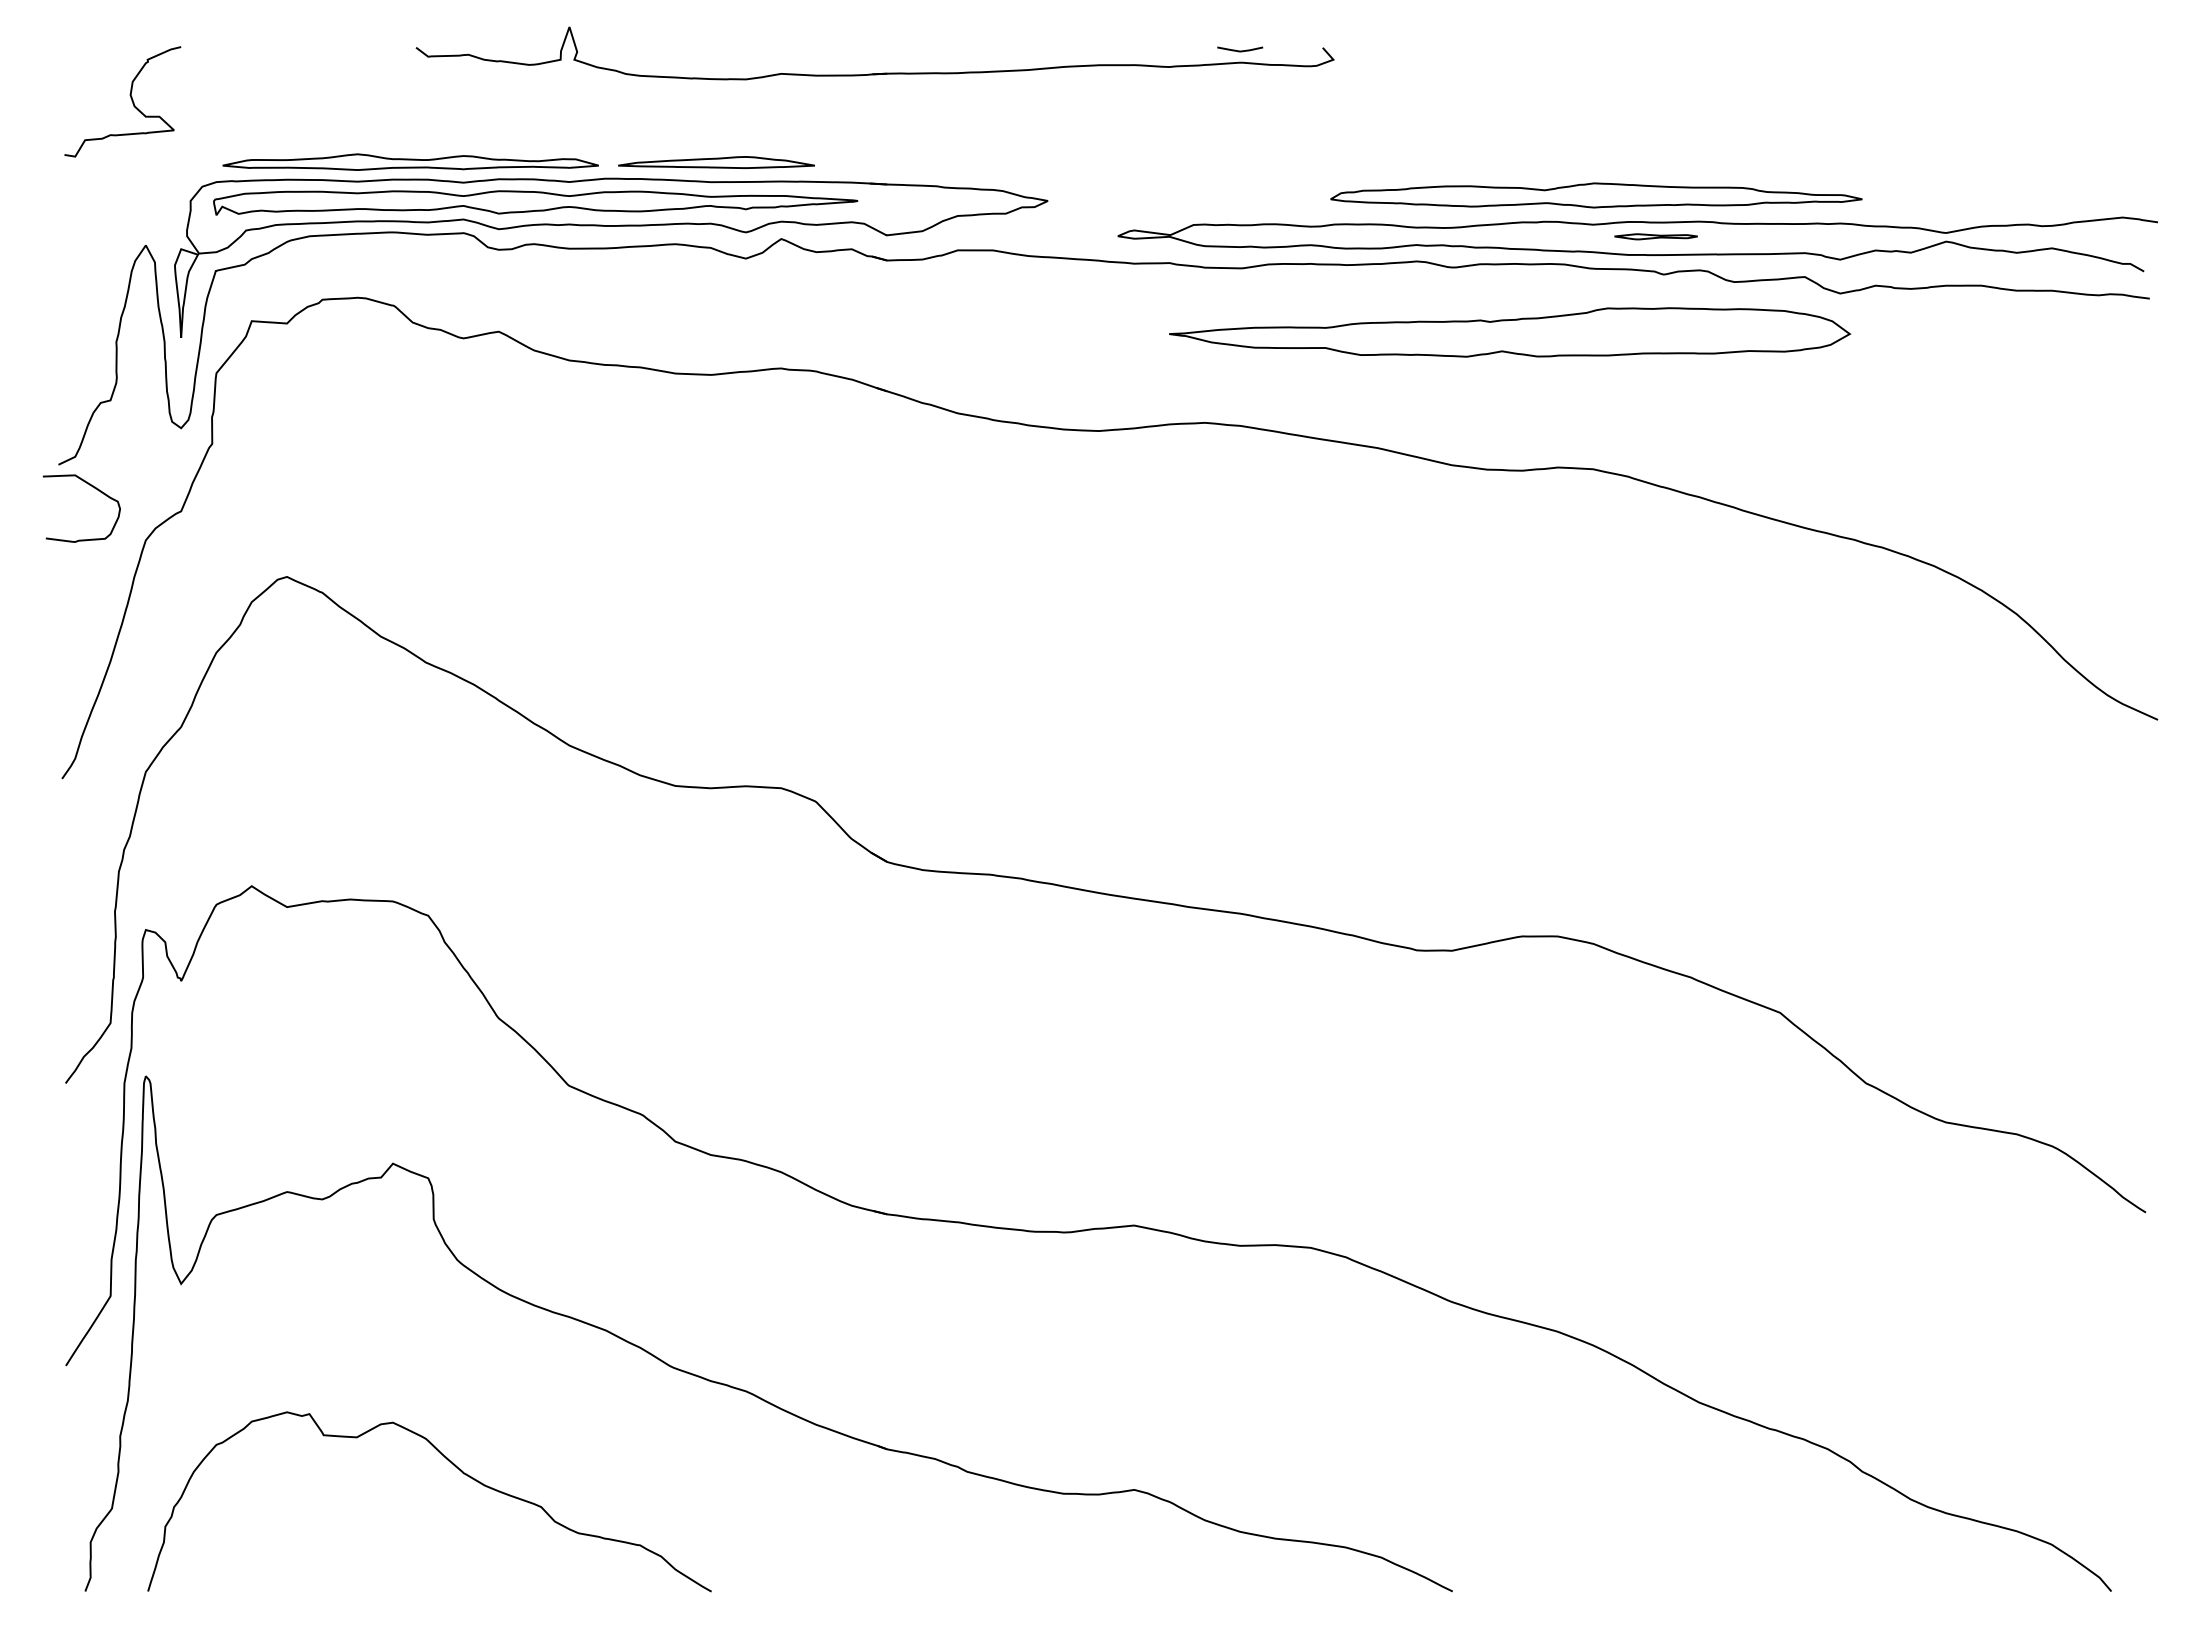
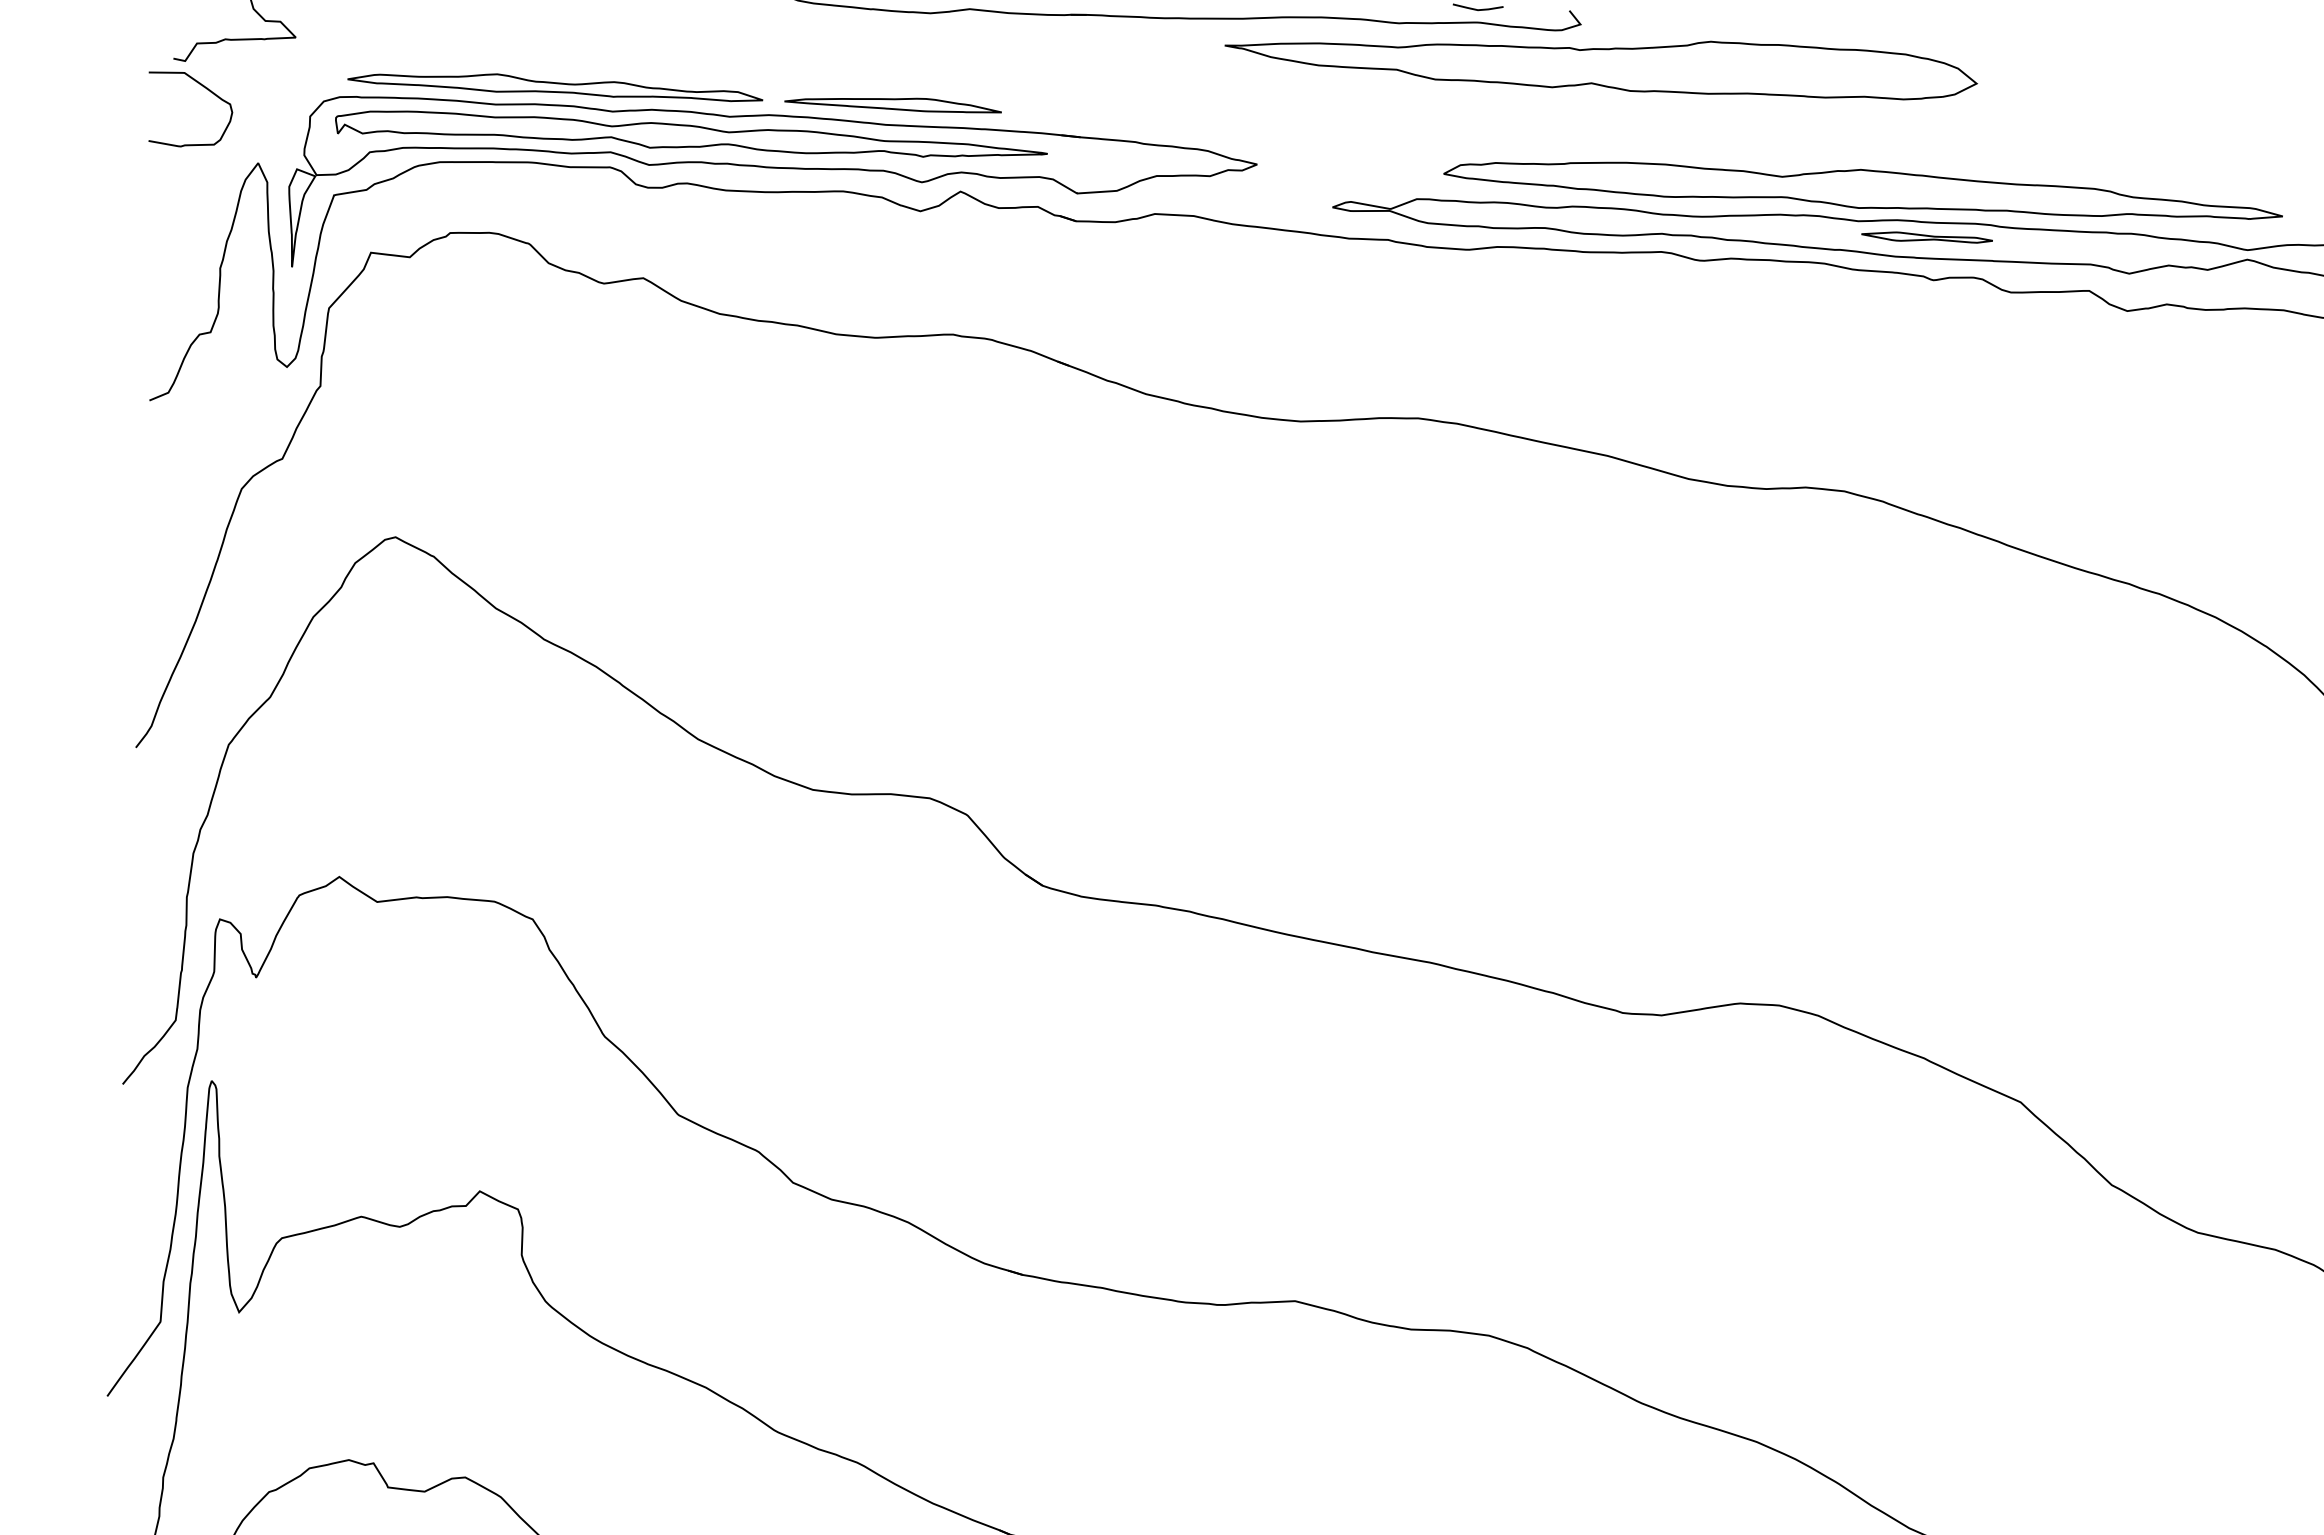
part: (1596, 195) -> (1863, 189), size x1.43
part: (1655, 236) -> (1926, 237), size x1.43
part: (1510, 332) -> (1601, 62), moved
curve: (95, 489) -> (206, 89), moved

